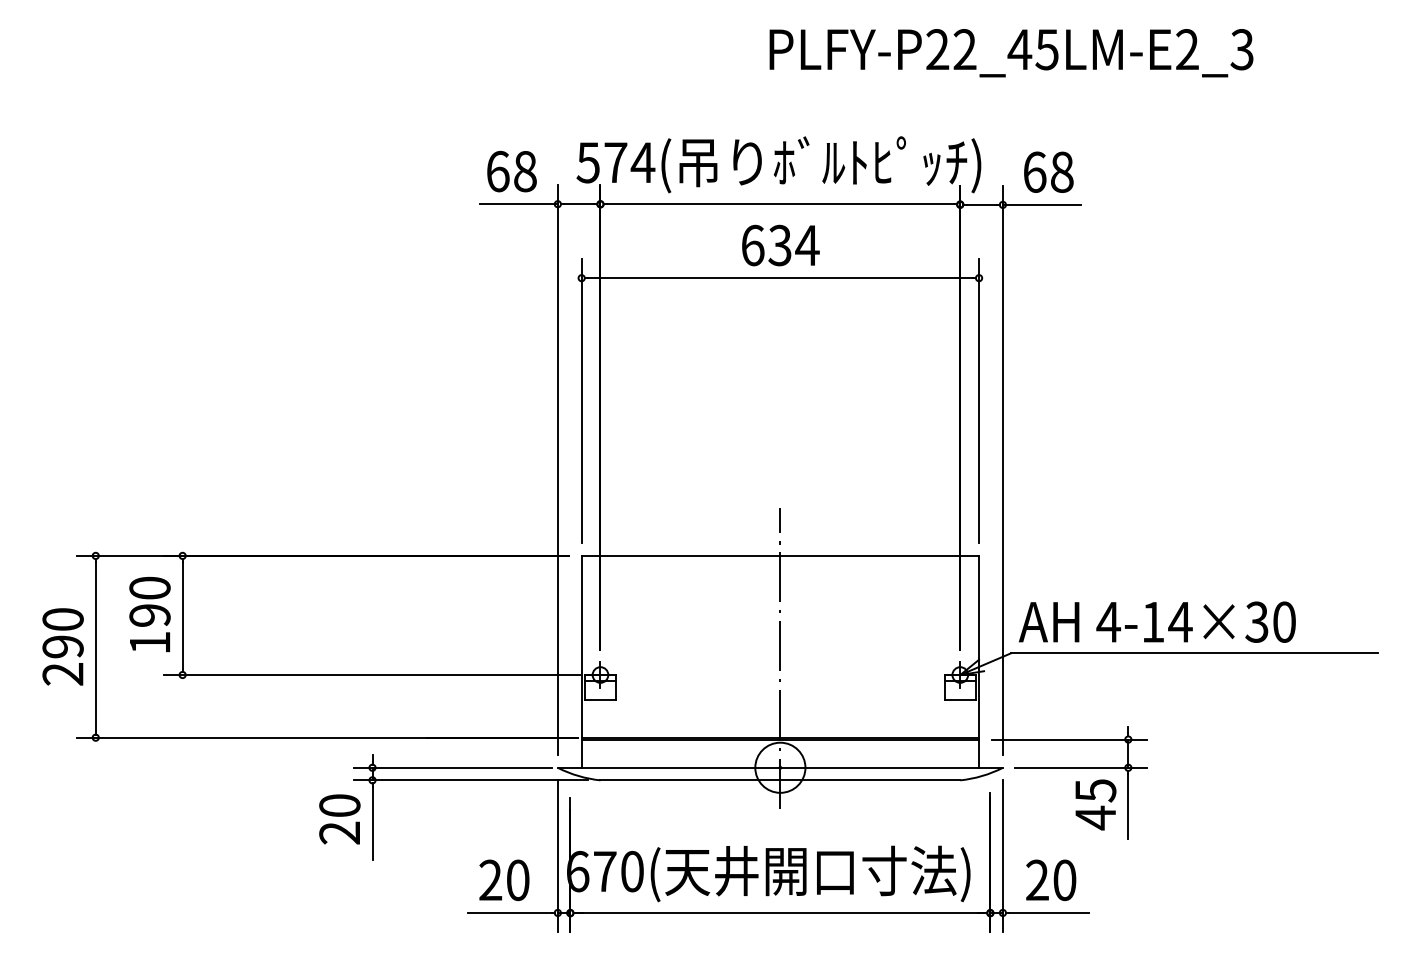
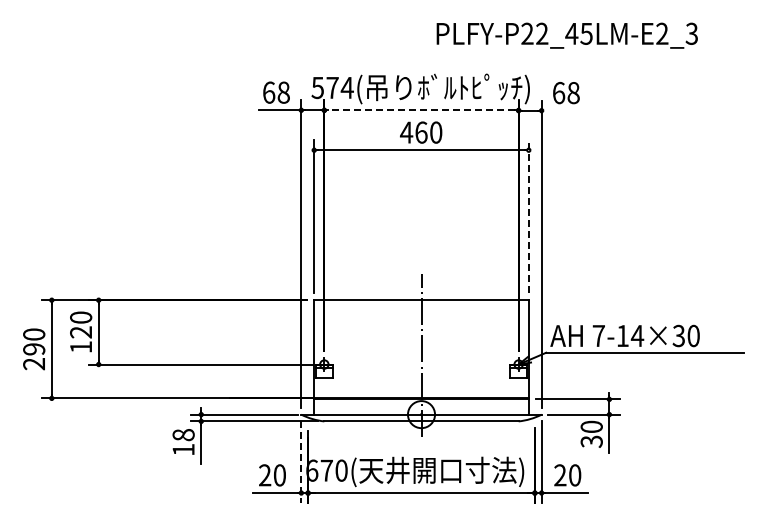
text: (1010, 52) -> (566, 35), moved
line: (780, 204) -> (421, 110), solid -> dashed
line: (1041, 204) -> (562, 110), removed
text: (778, 245) -> (420, 132), 634 -> 460
line: (978, 400) -> (528, 216), solid -> dashed
text: (150, 615) -> (81, 332), 190 -> 120
text: (1108, 621) -> (598, 335), 4-14×30 -> 7-14×30
text: (1095, 804) -> (591, 434), 45 -> 30
text: (339, 819) -> (183, 442), 20 -> 18
line: (558, 856) -> (301, 462), solid -> dashed

